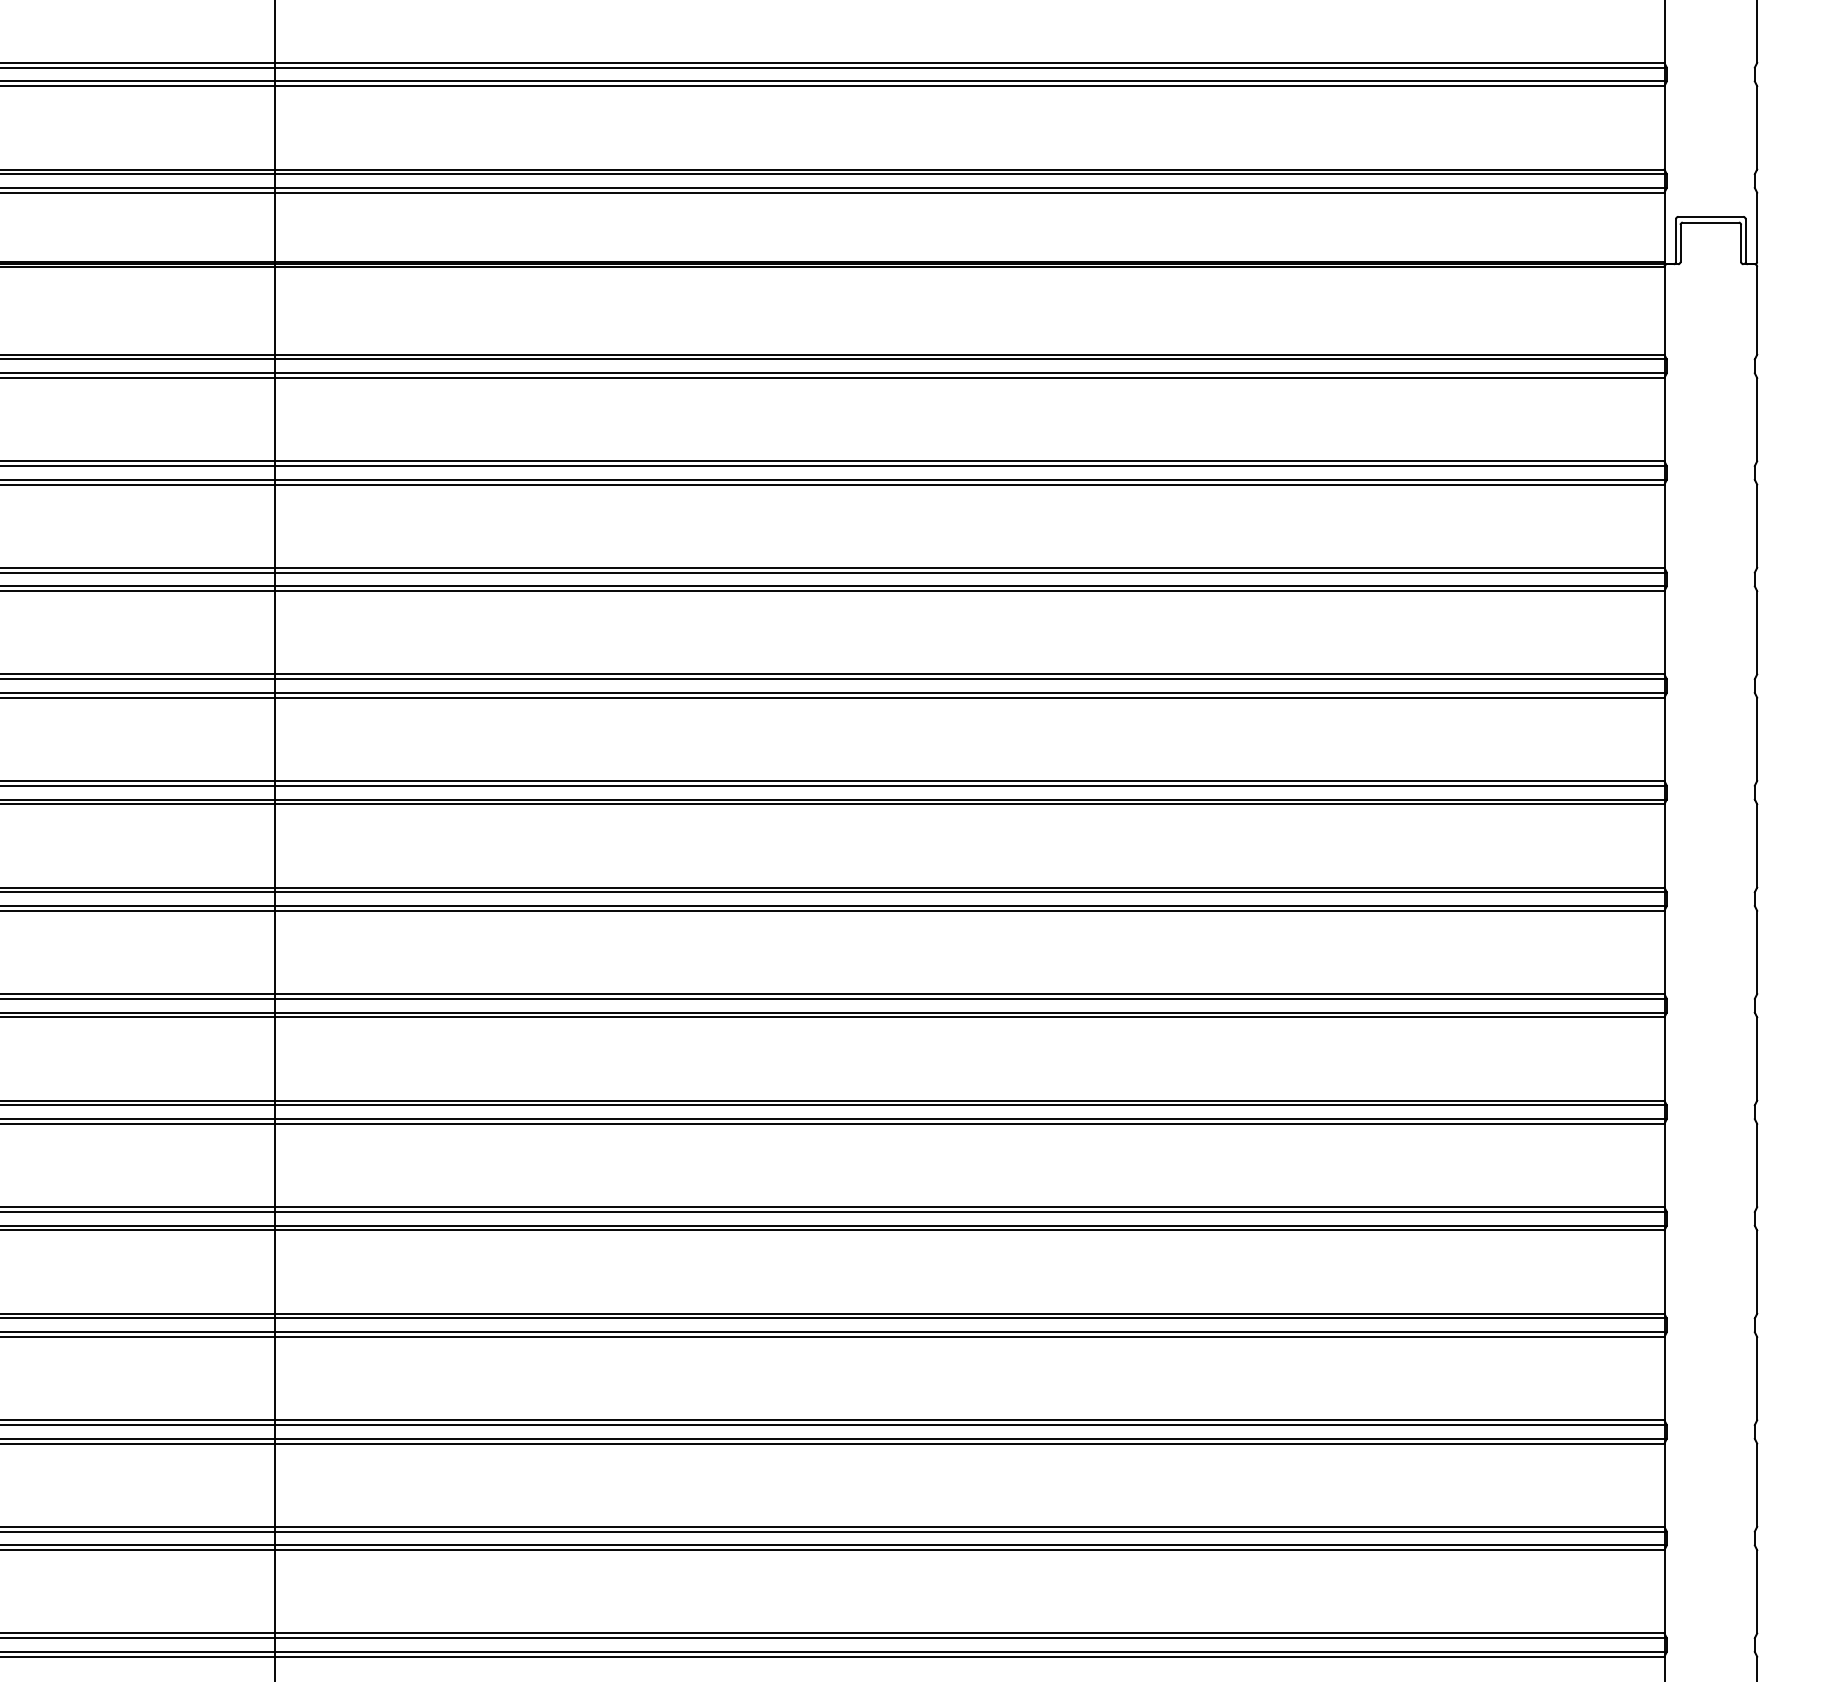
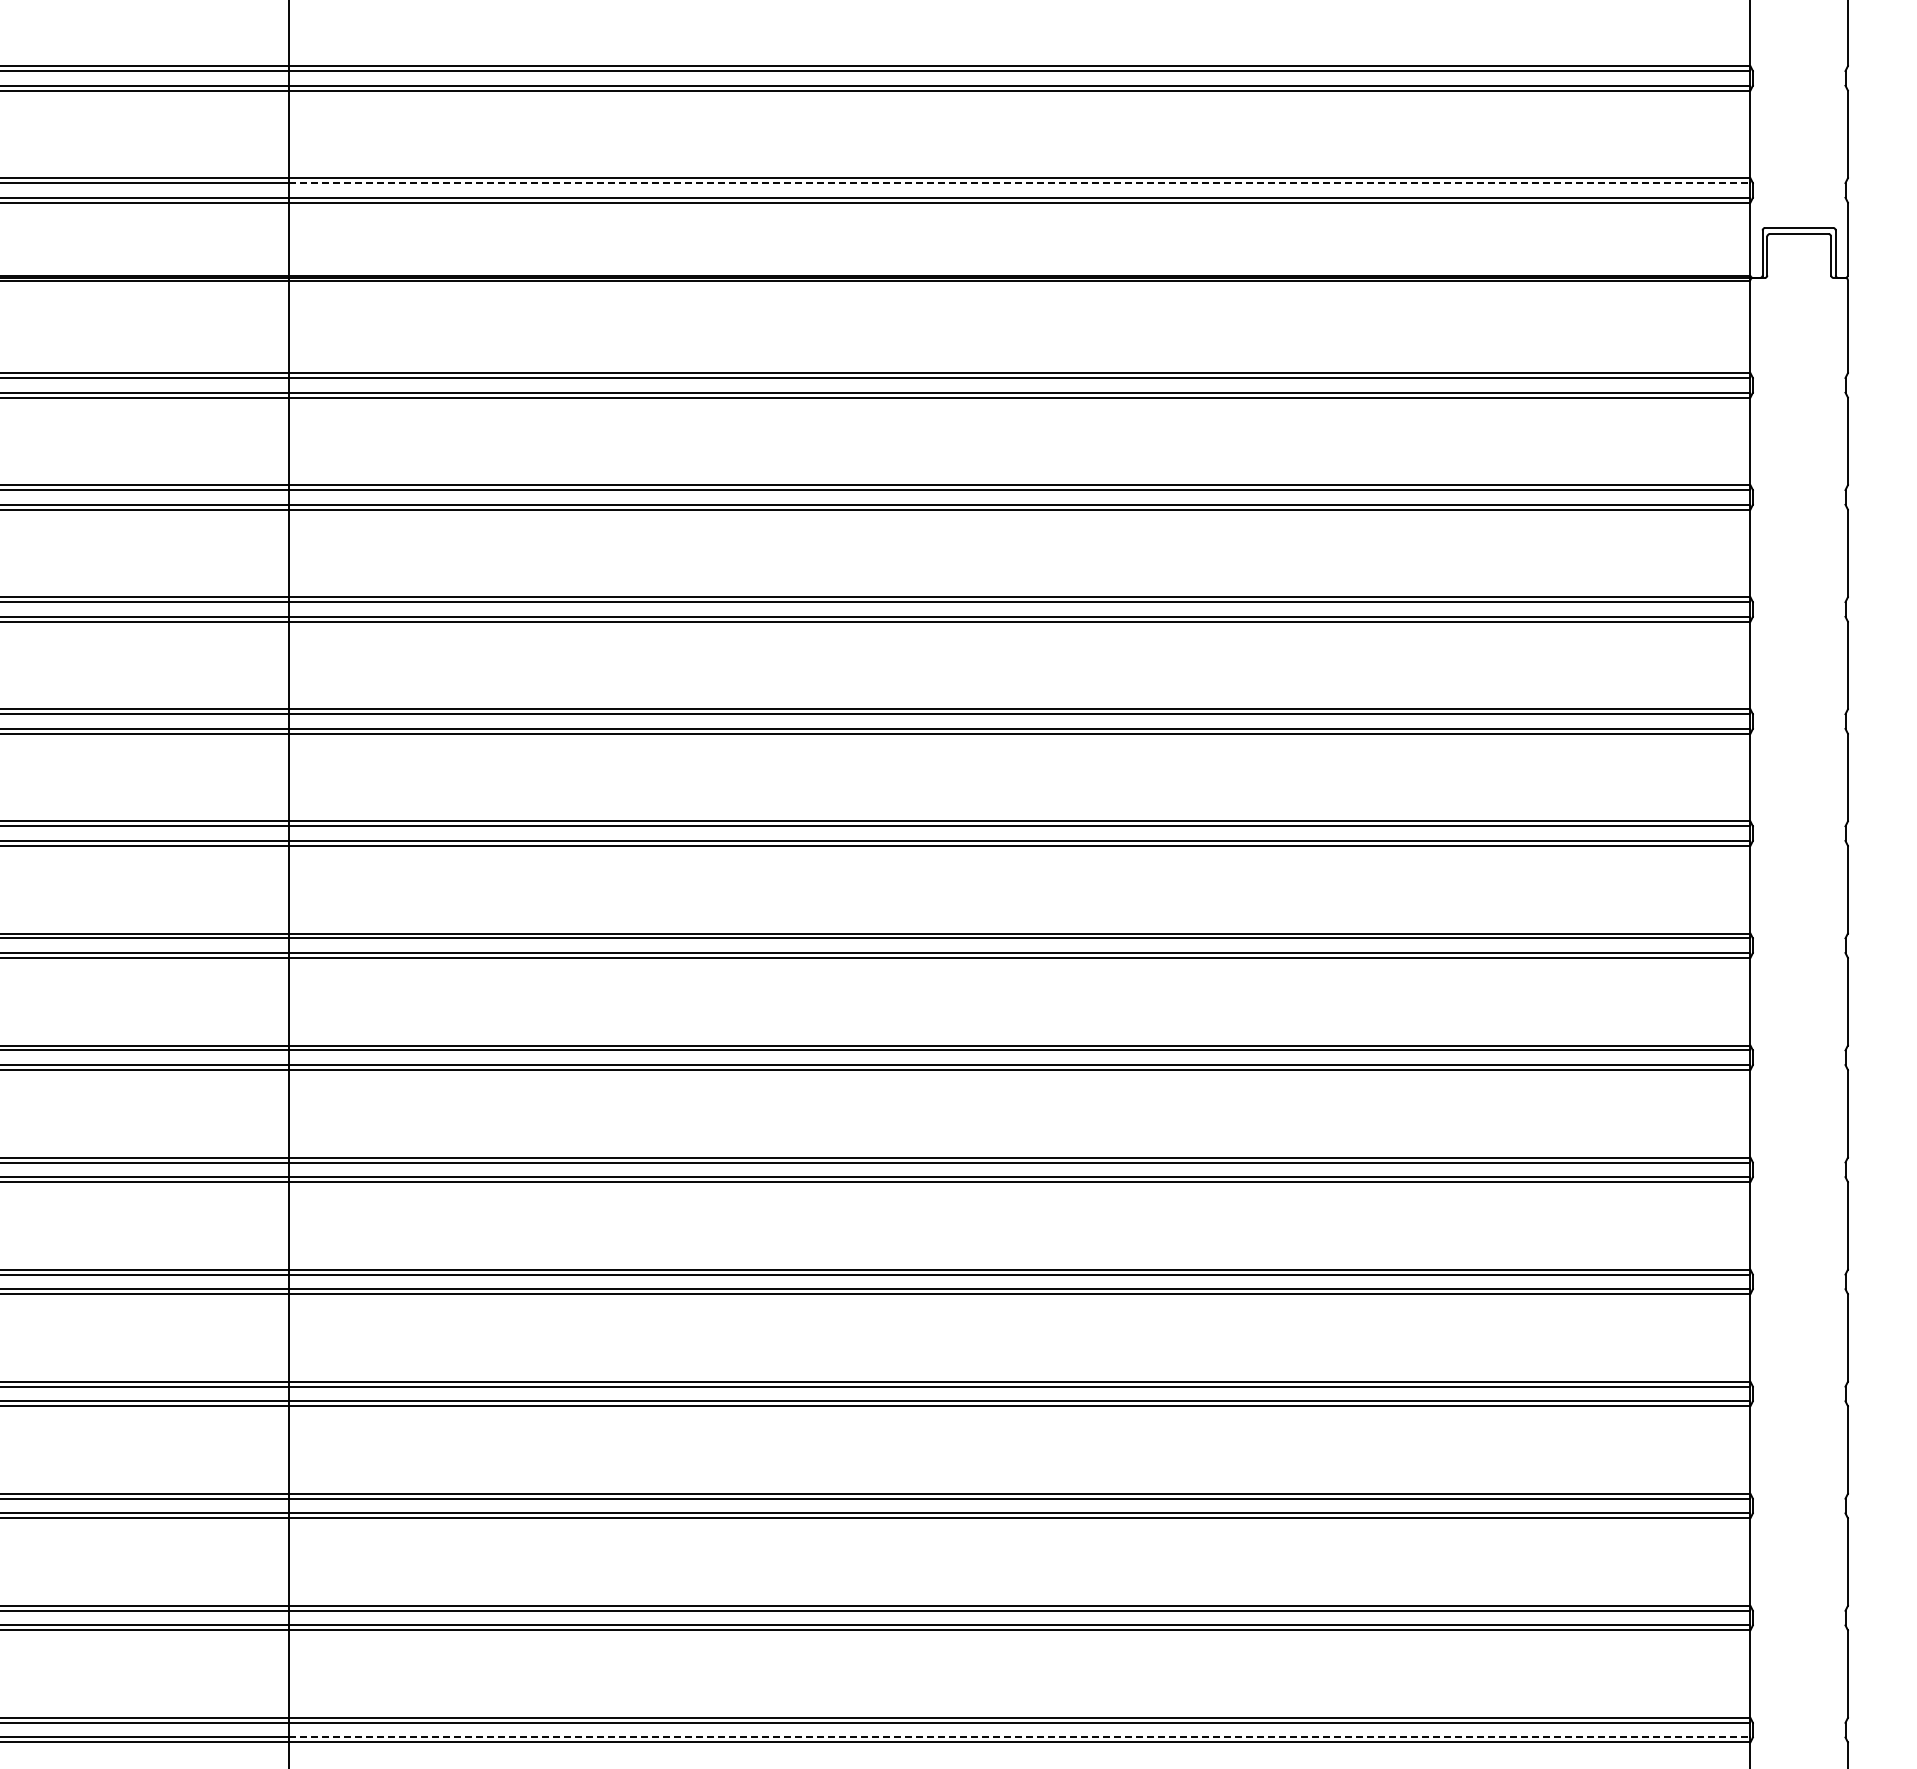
line: (969, 174) -> (1019, 183), solid -> dashed
line: (969, 1652) -> (1019, 1737), solid -> dashed

